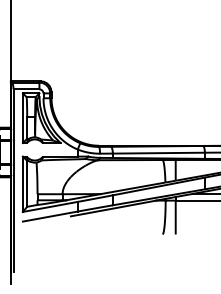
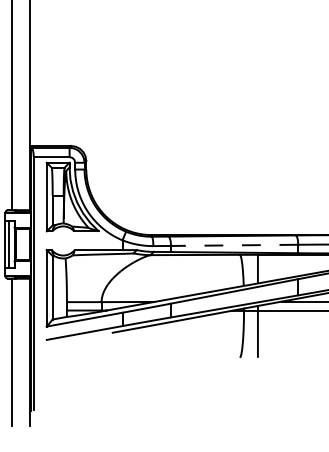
line: (158, 153) -> (234, 245), solid -> dashed

